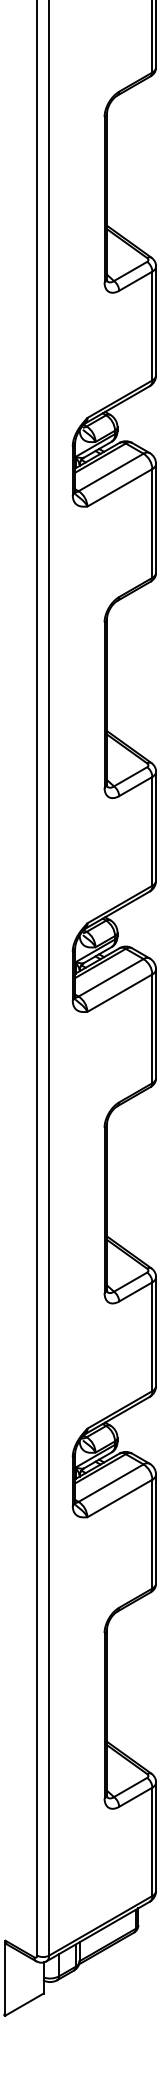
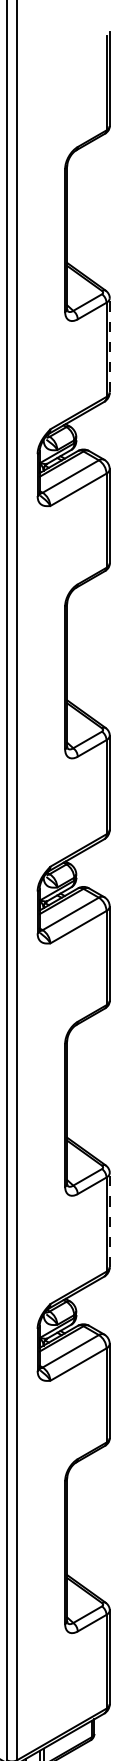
line: (156, 320) -> (110, 345), solid -> dashed
line: (156, 1331) -> (110, 1220), solid -> dashed

